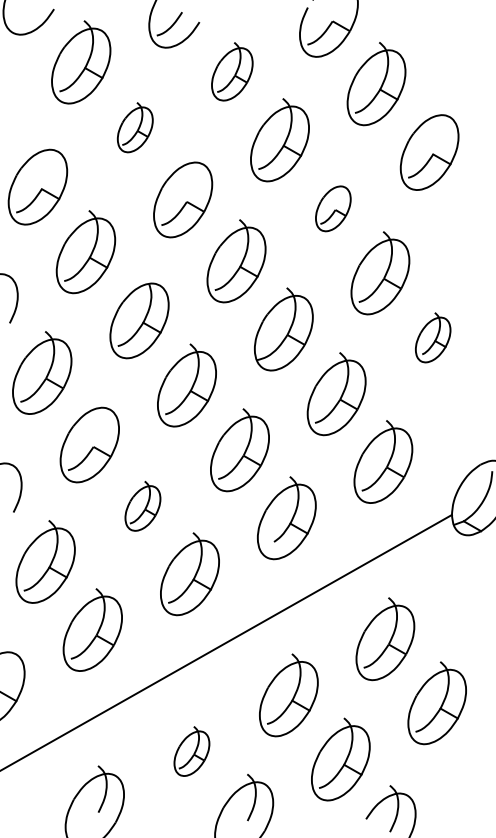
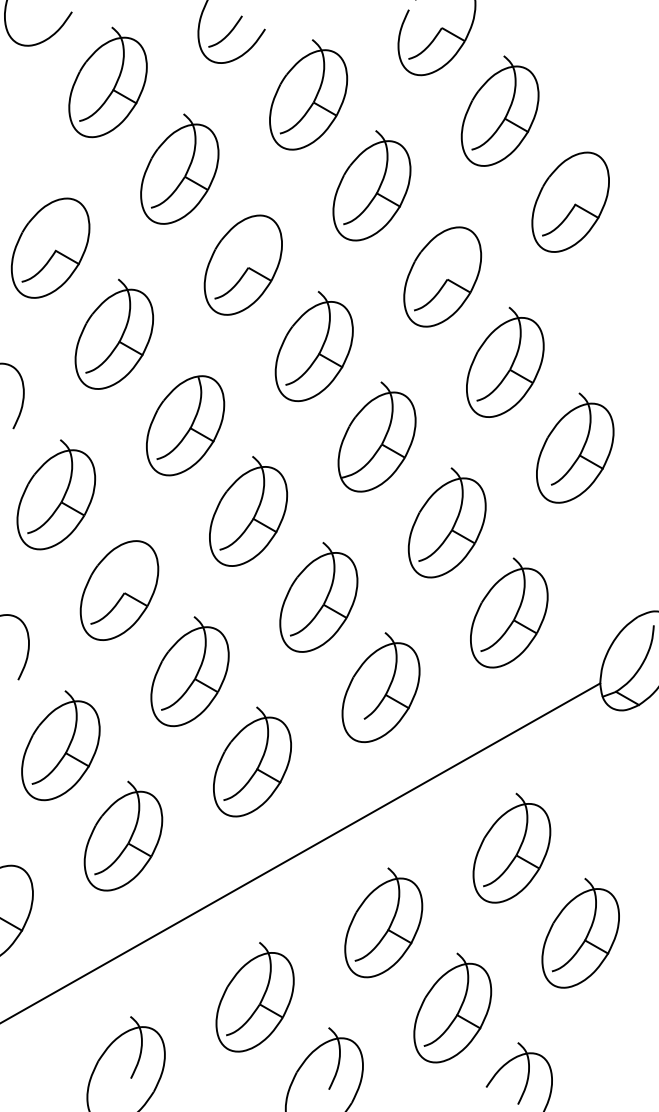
part: (232, 71) -> (308, 94), size x1.43
part: (135, 127) -> (179, 168), size x1.67
part: (333, 208) -> (442, 276), size x1.67
part: (433, 337) -> (575, 447), size x1.67
part: (142, 505) -> (189, 671), size x1.67
part: (191, 751) -> (254, 997), size x1.67

